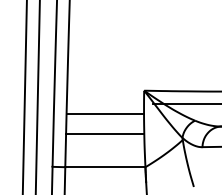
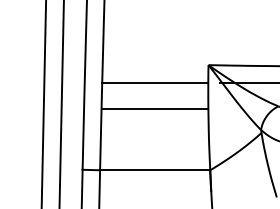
line: (105, 114) -> (155, 84), moved
line: (105, 133) -> (155, 108), moved

